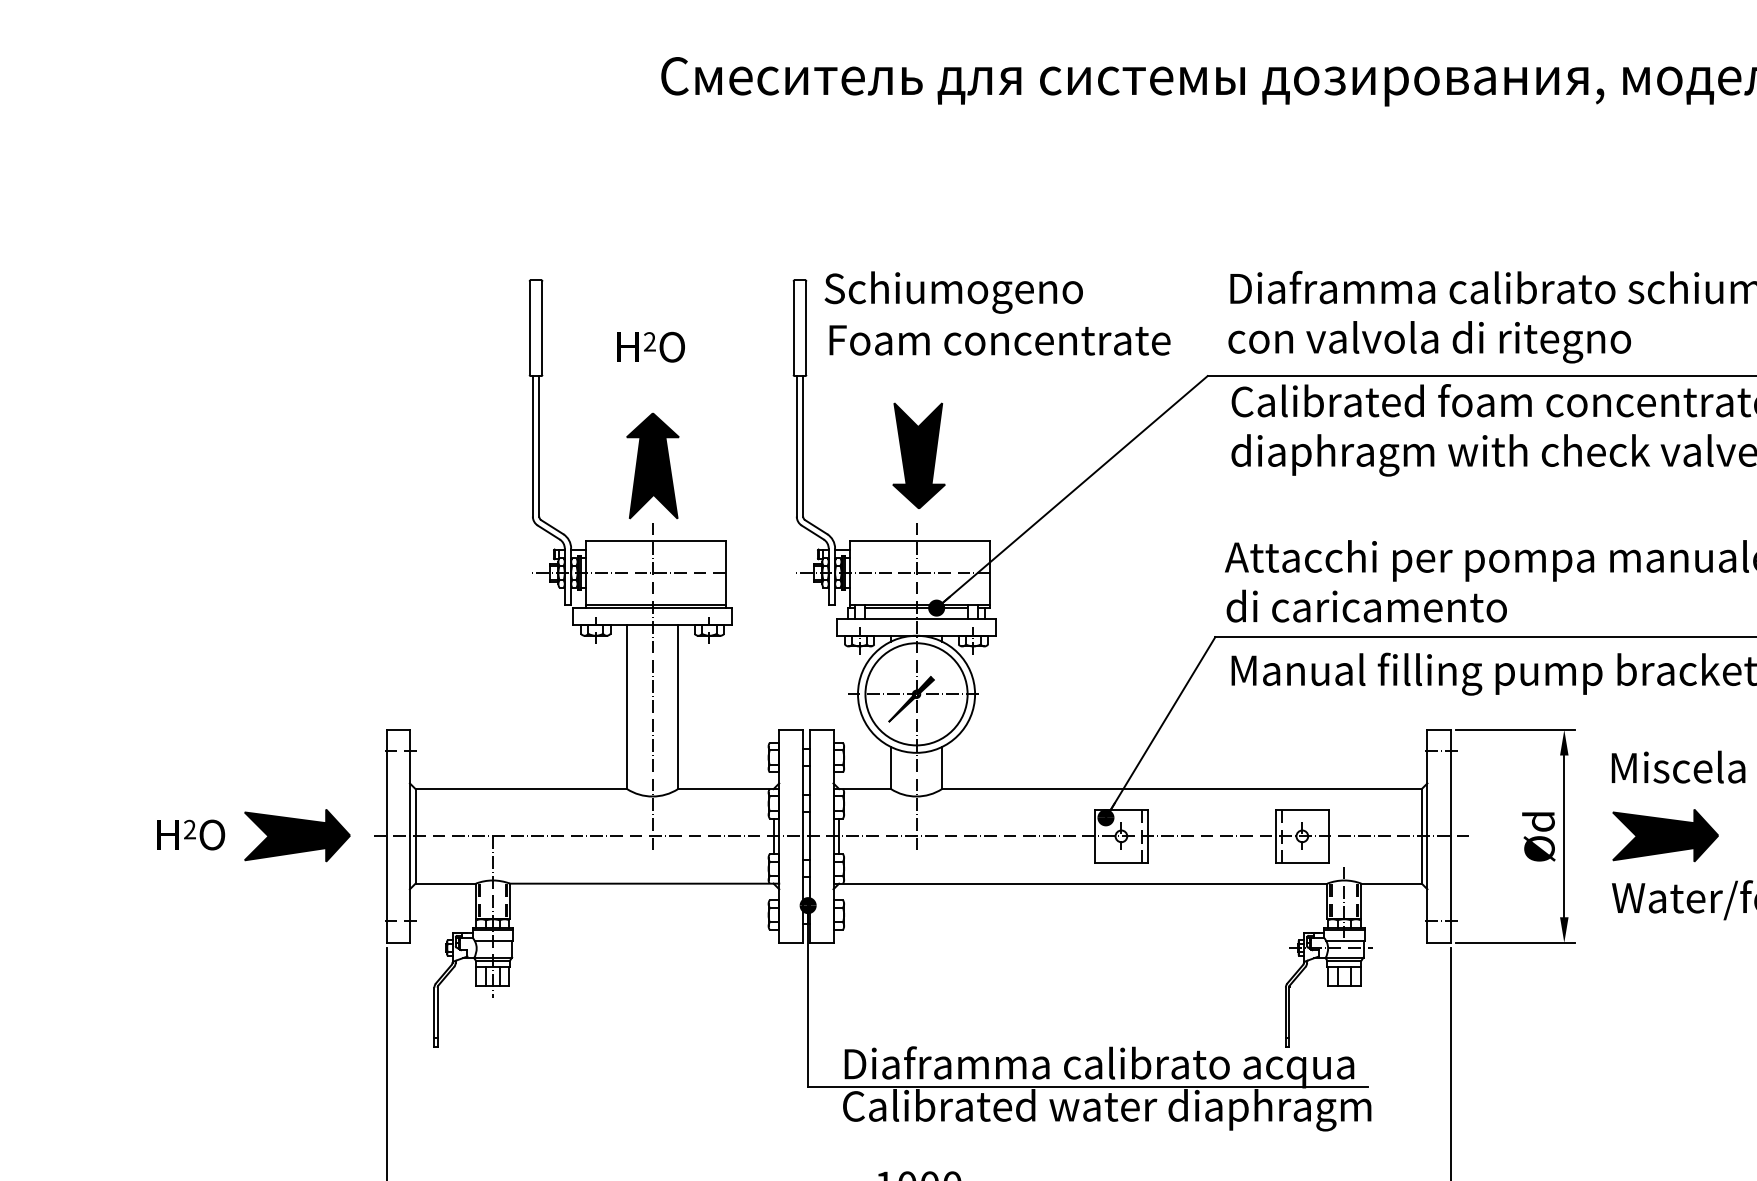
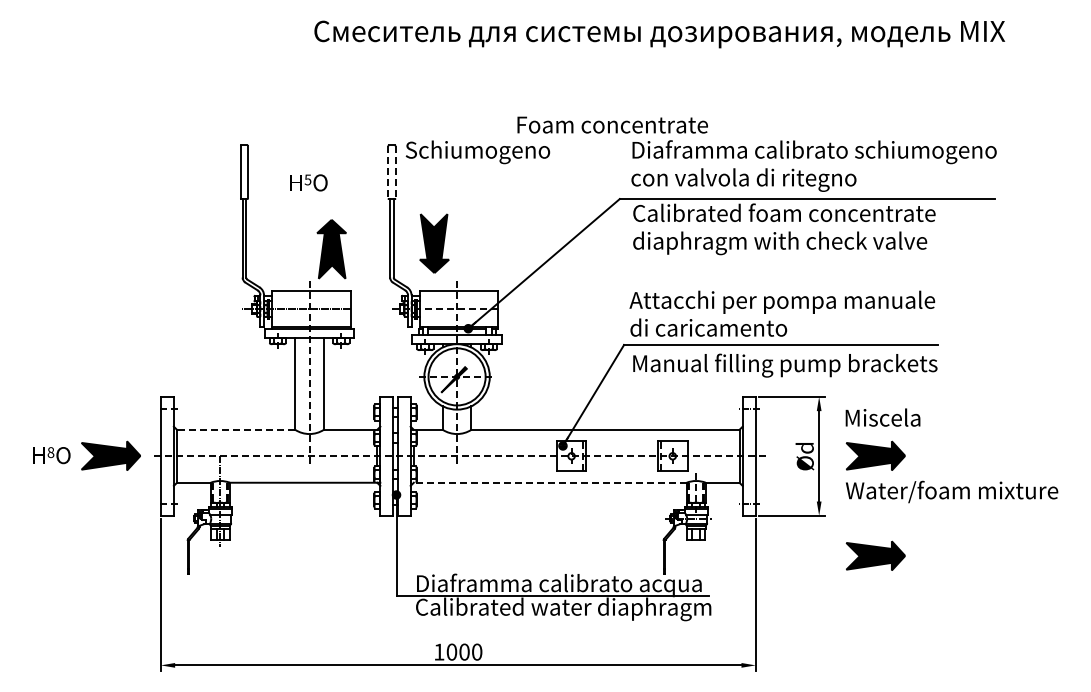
line: (793, 328) -> (388, 172), solid -> dashed
line: (806, 328) -> (395, 172), solid -> dashed
text: (999, 339) -> (612, 124), moved
text: (648, 341) -> (307, 179), 2 -> 5
part: (919, 455) -> (434, 243), moved
part: (652, 466) -> (331, 249), moved
line: (520, 788) -> (235, 429), solid -> dashed
text: (189, 829) -> (50, 452), 2 -> 8
line: (1080, 883) -> (548, 482), solid -> dashed
part: (1665, 1013) -> (875, 555), added

